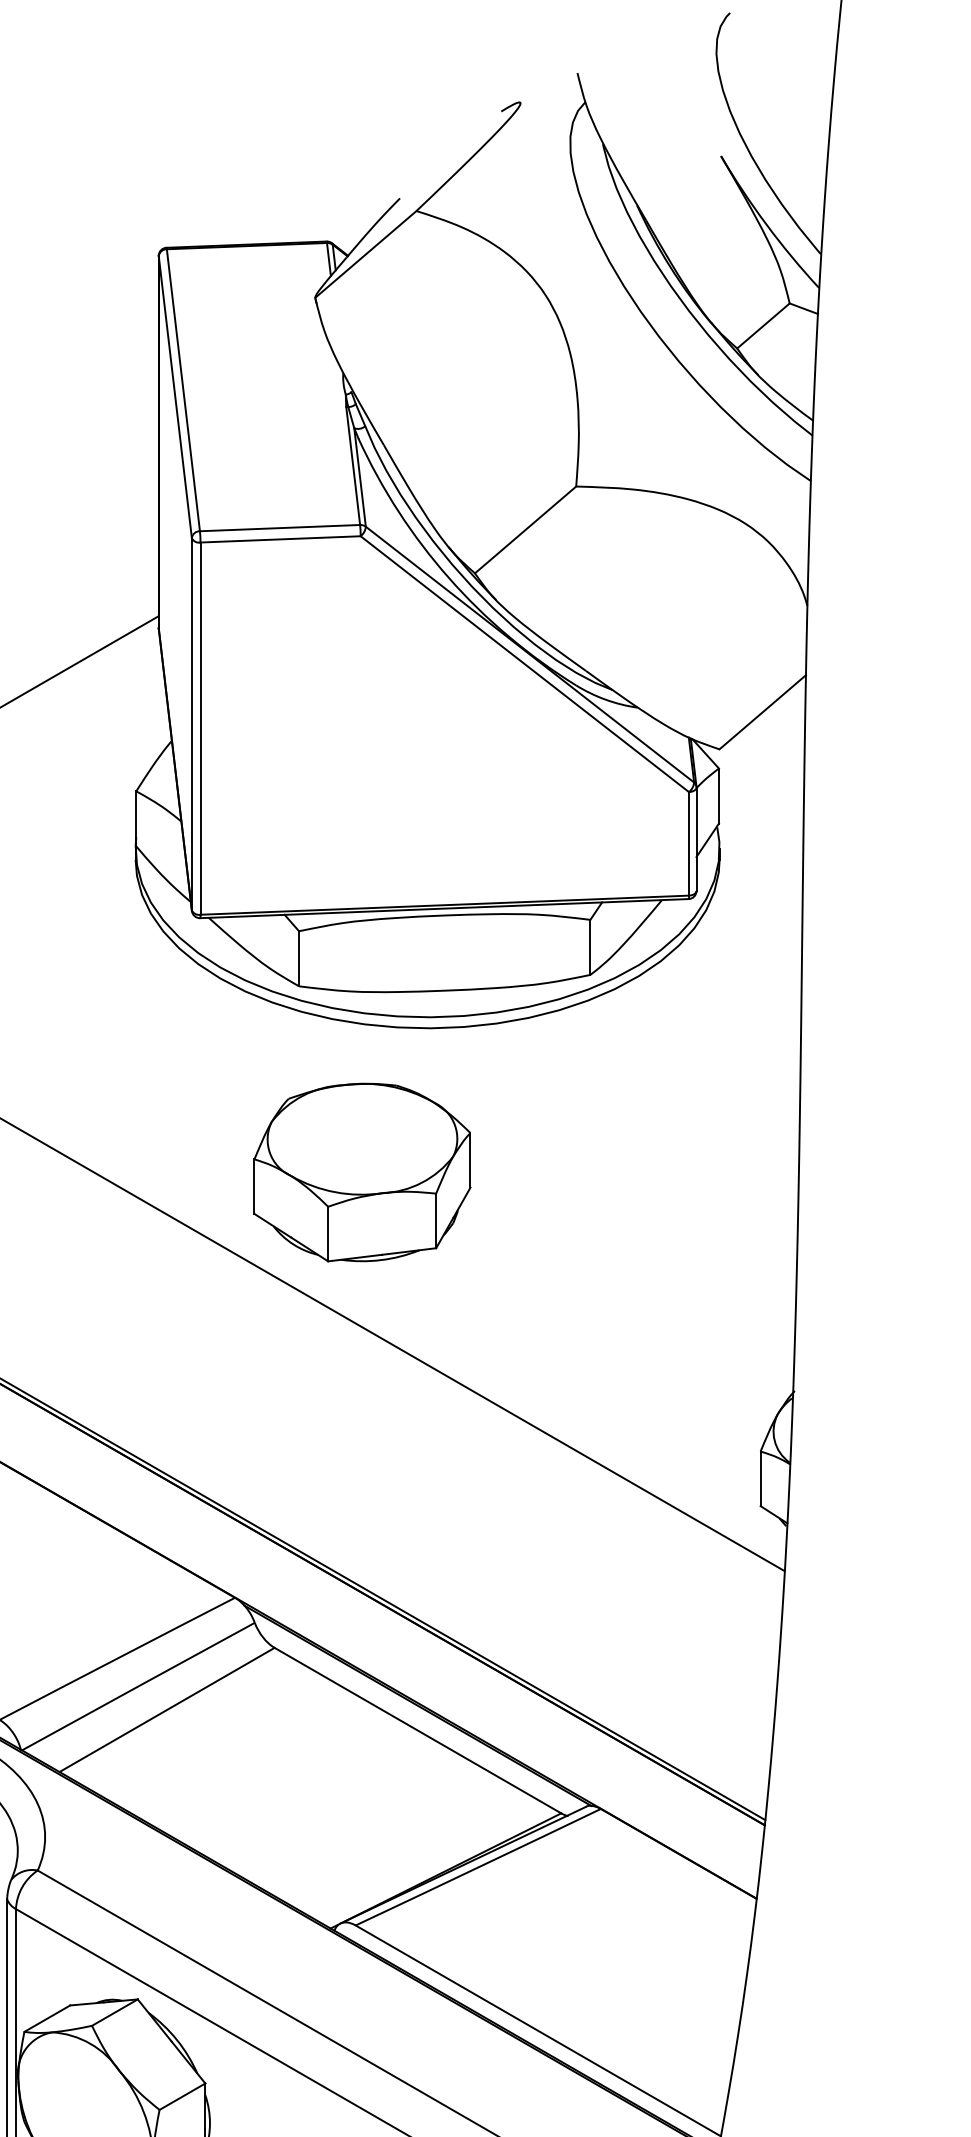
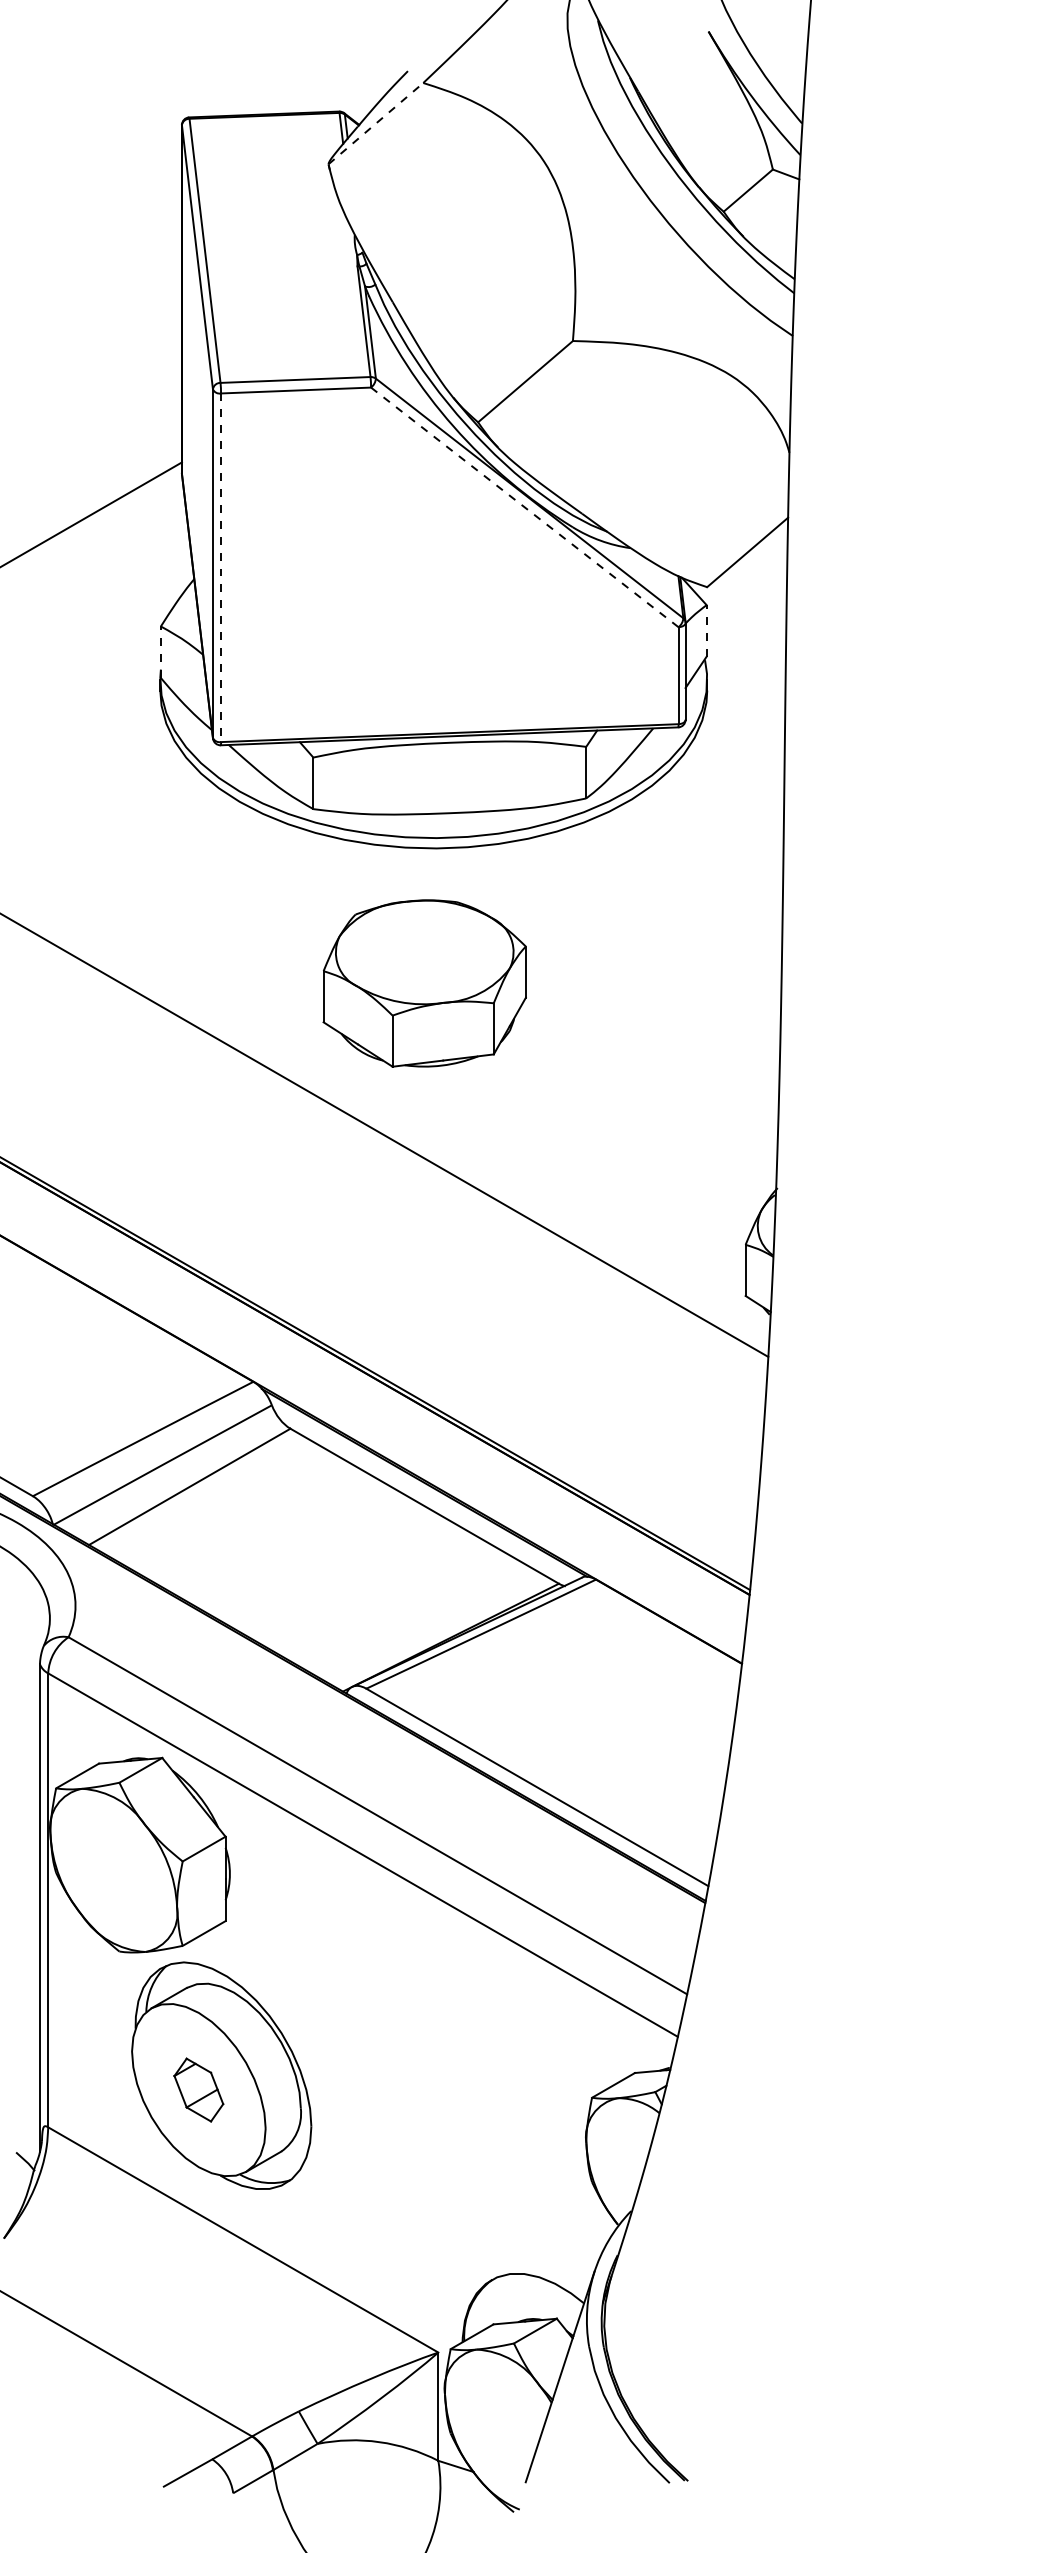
line: (366, 254) -> (376, 123), solid -> dashed
line: (524, 664) -> (524, 507), solid -> dashed
line: (200, 729) -> (221, 568), solid -> dashed
line: (718, 795) -> (706, 630), solid -> dashed
line: (135, 819) -> (160, 652), solid -> dashed
part: (362, 1172) -> (424, 983), moved

